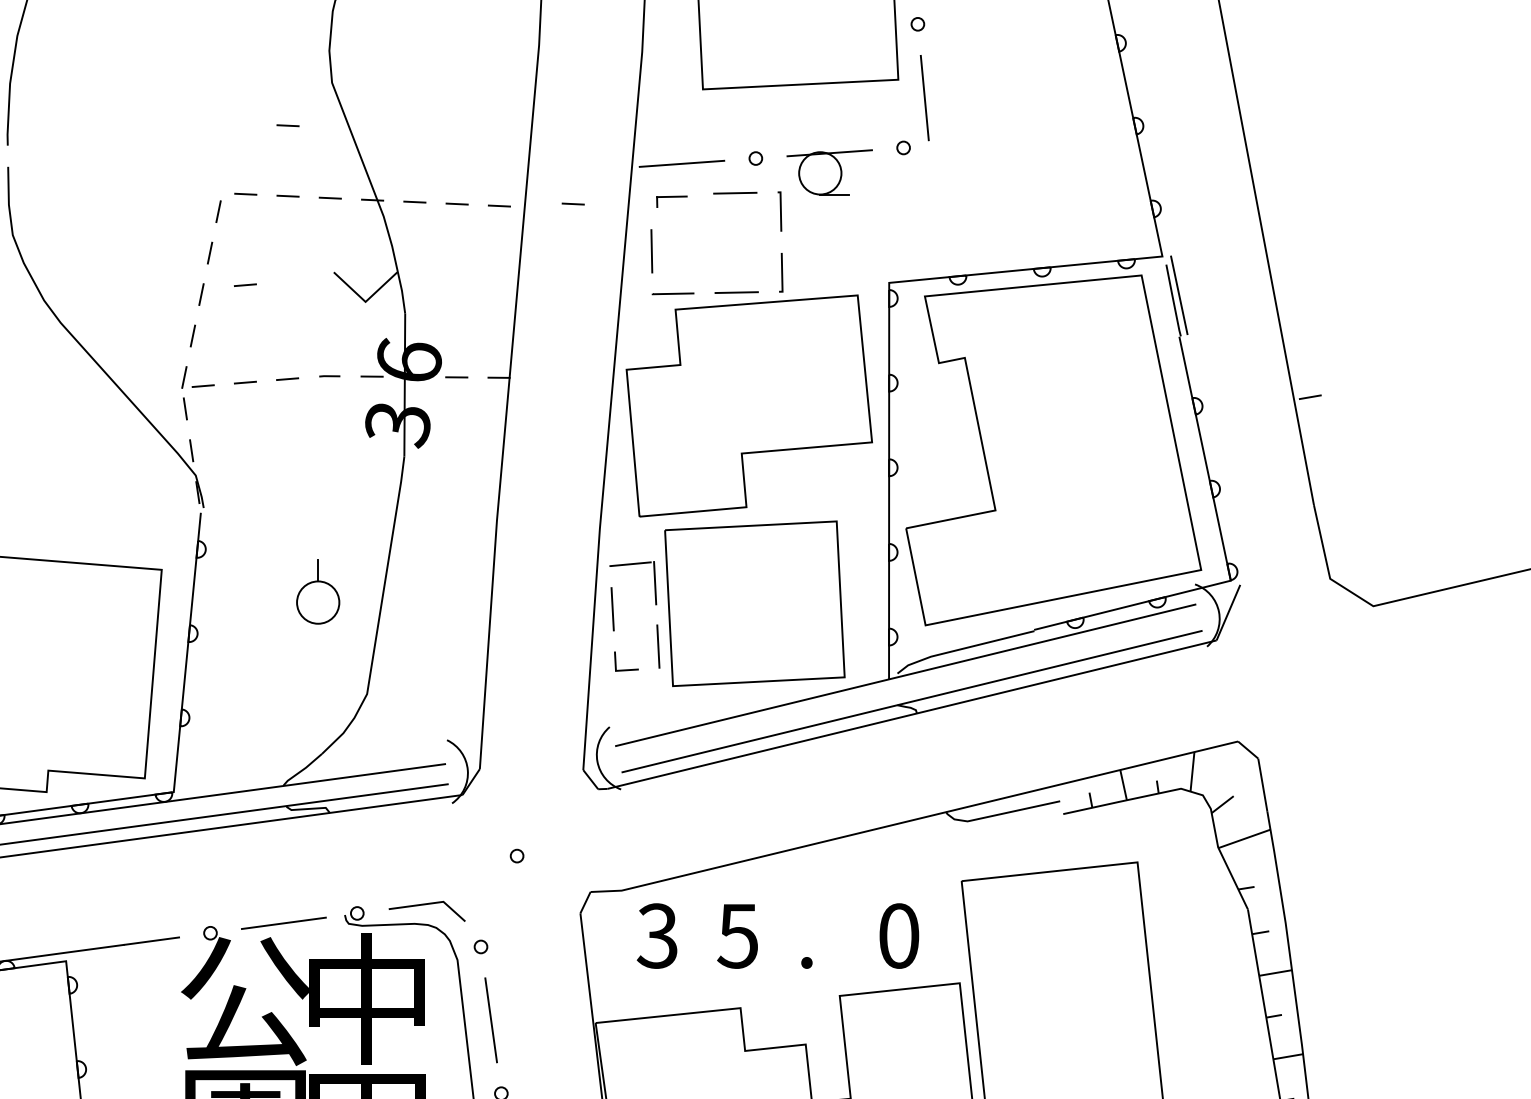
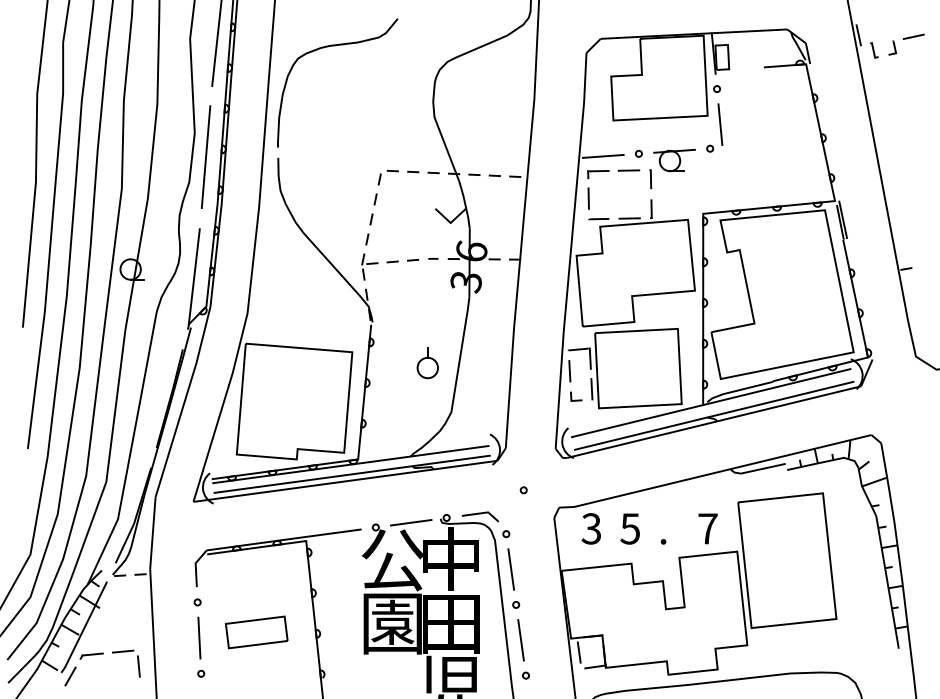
line: (288, 124) -> (413, 137), removed
part: (672, 201) -> (598, 174), size x1.43
line: (572, 203) -> (550, 175), removed
line: (244, 284) -> (392, 214), removed
text: (898, 935) -> (707, 528), 0 -> 7

